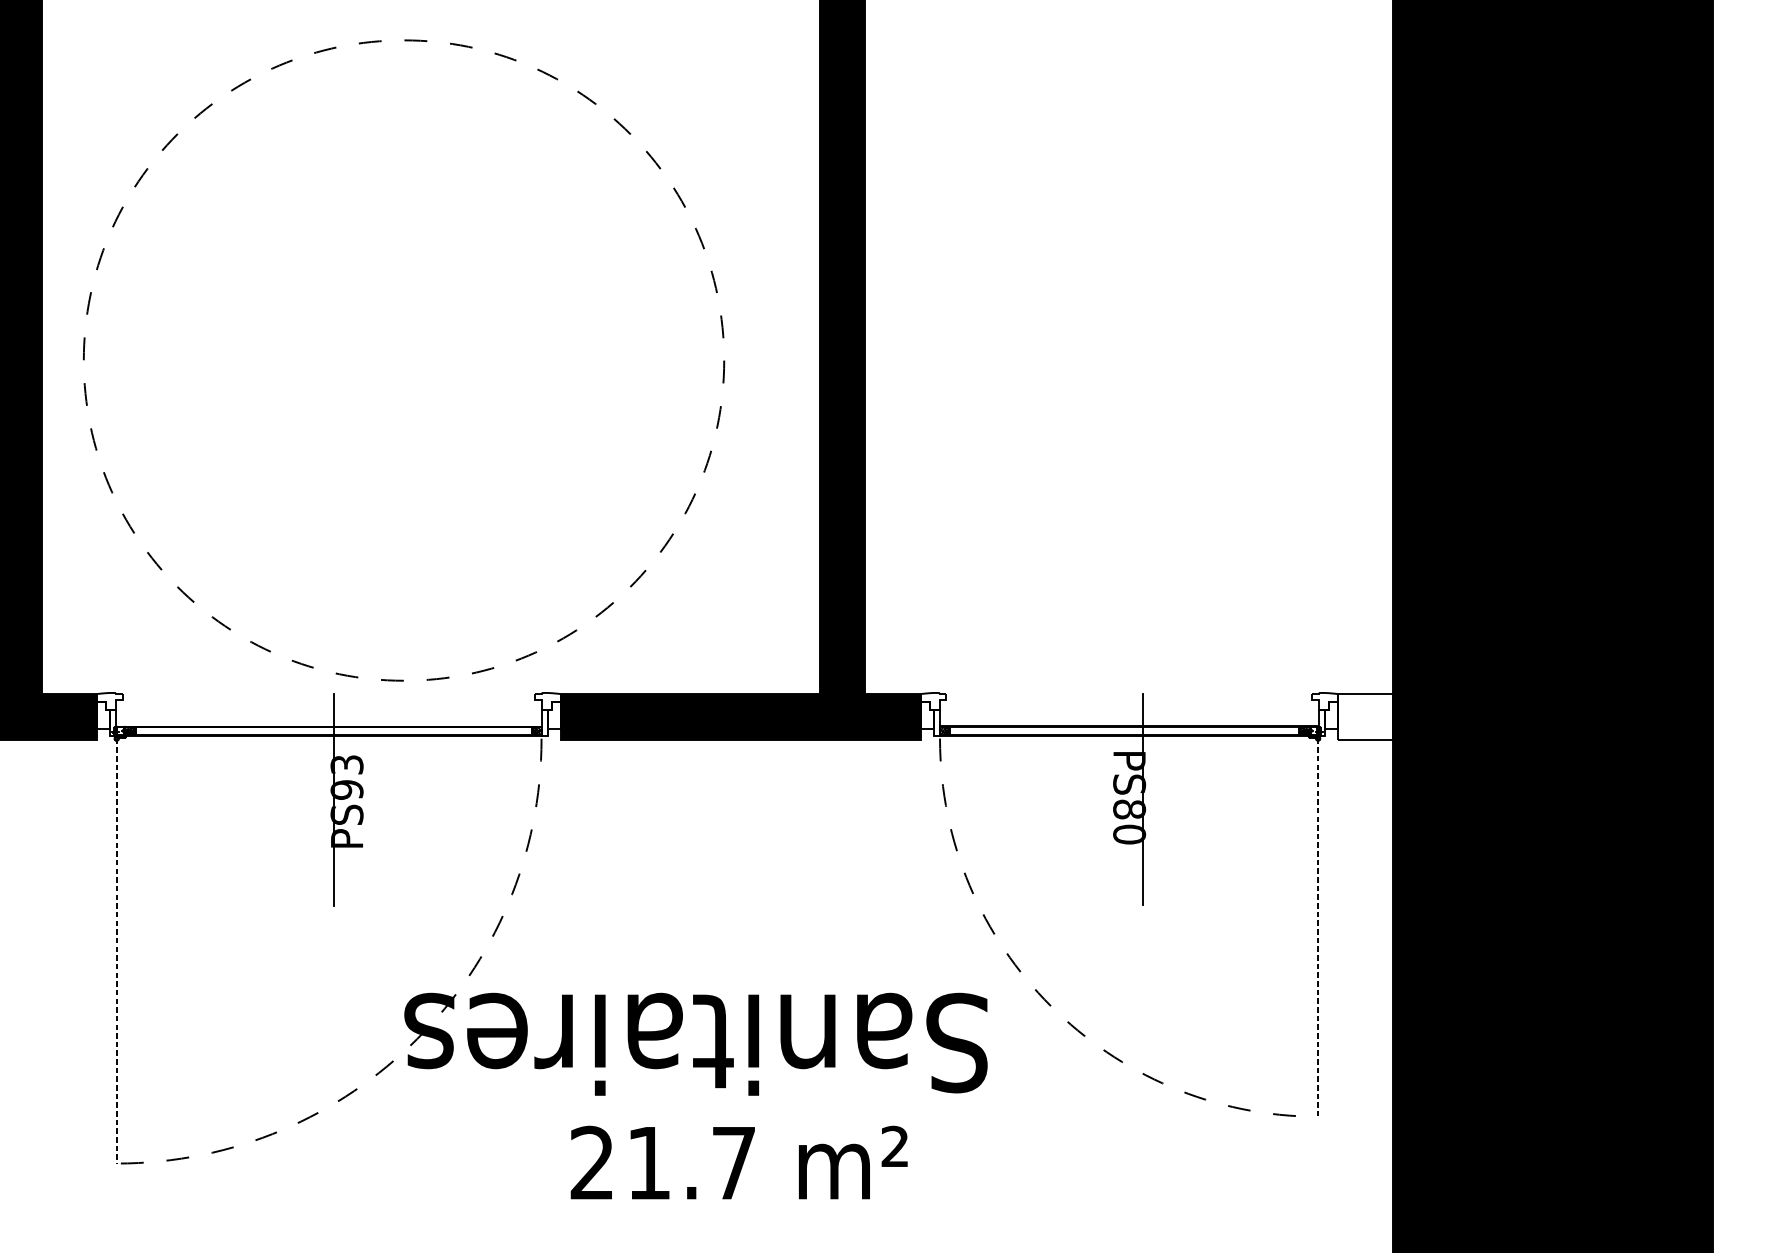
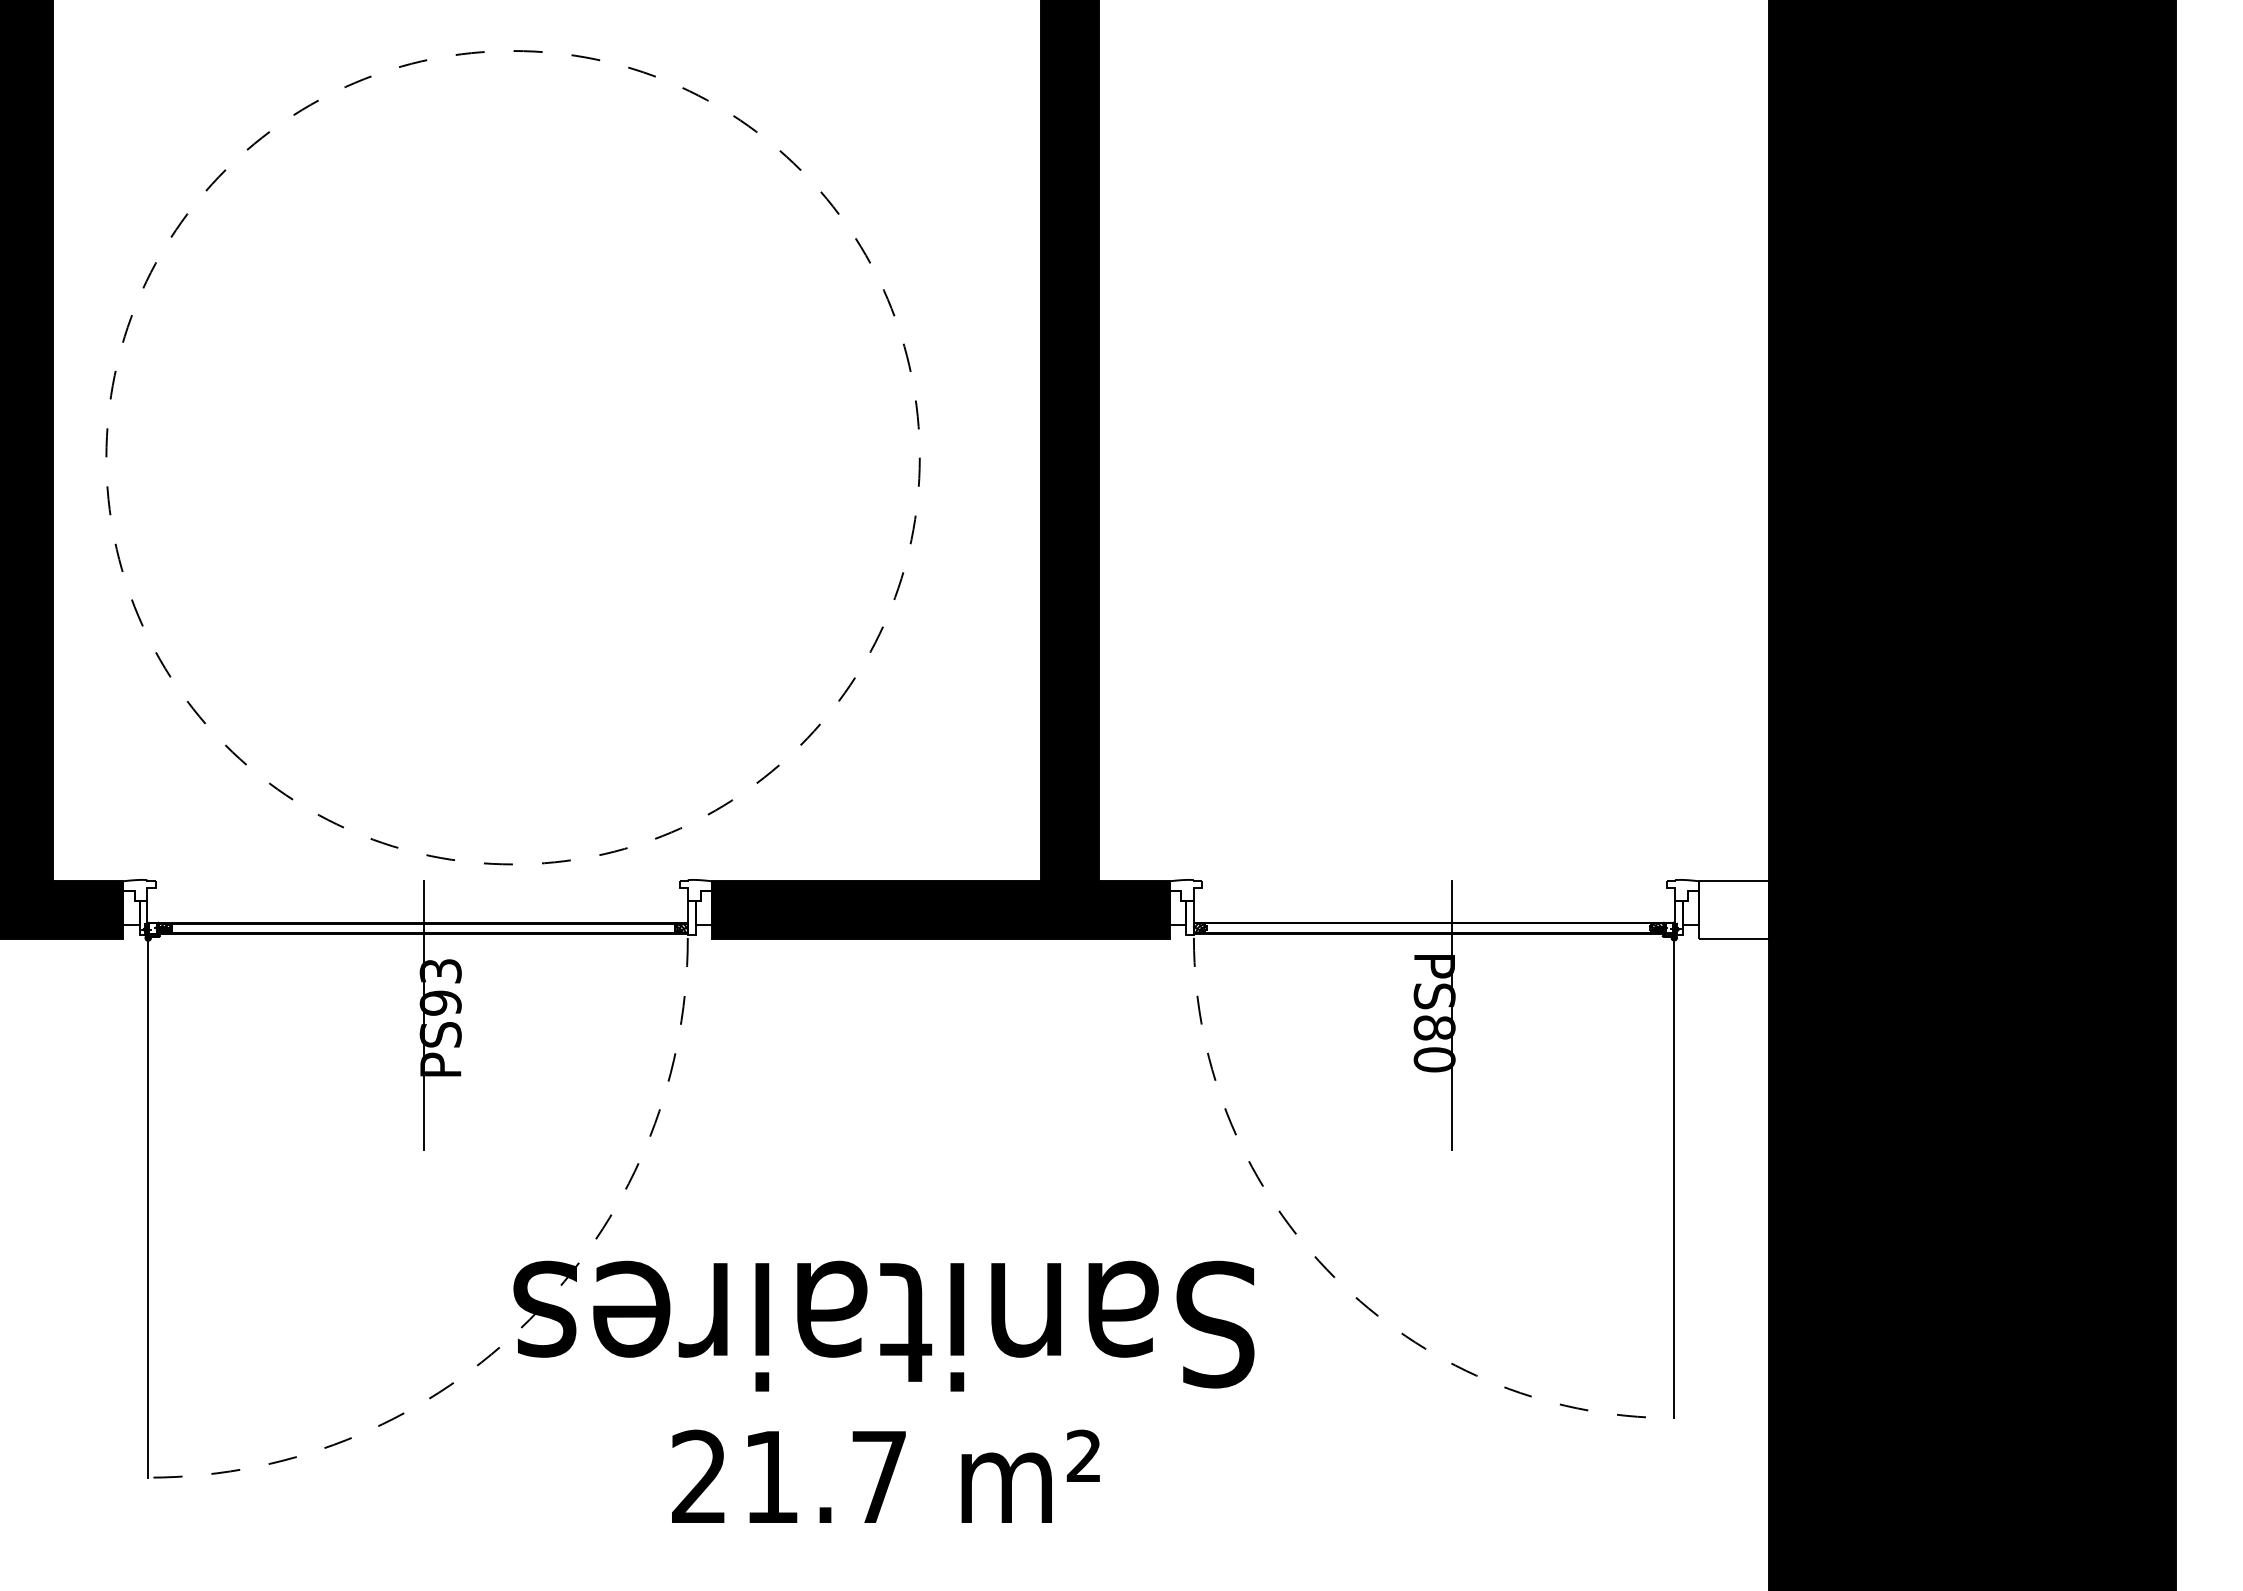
line: (1318, 928) -> (1674, 1178), dashed -> solid
line: (116, 950) -> (148, 1207), dashed -> solid
text: (738, 1161) -> (885, 1475), moved

